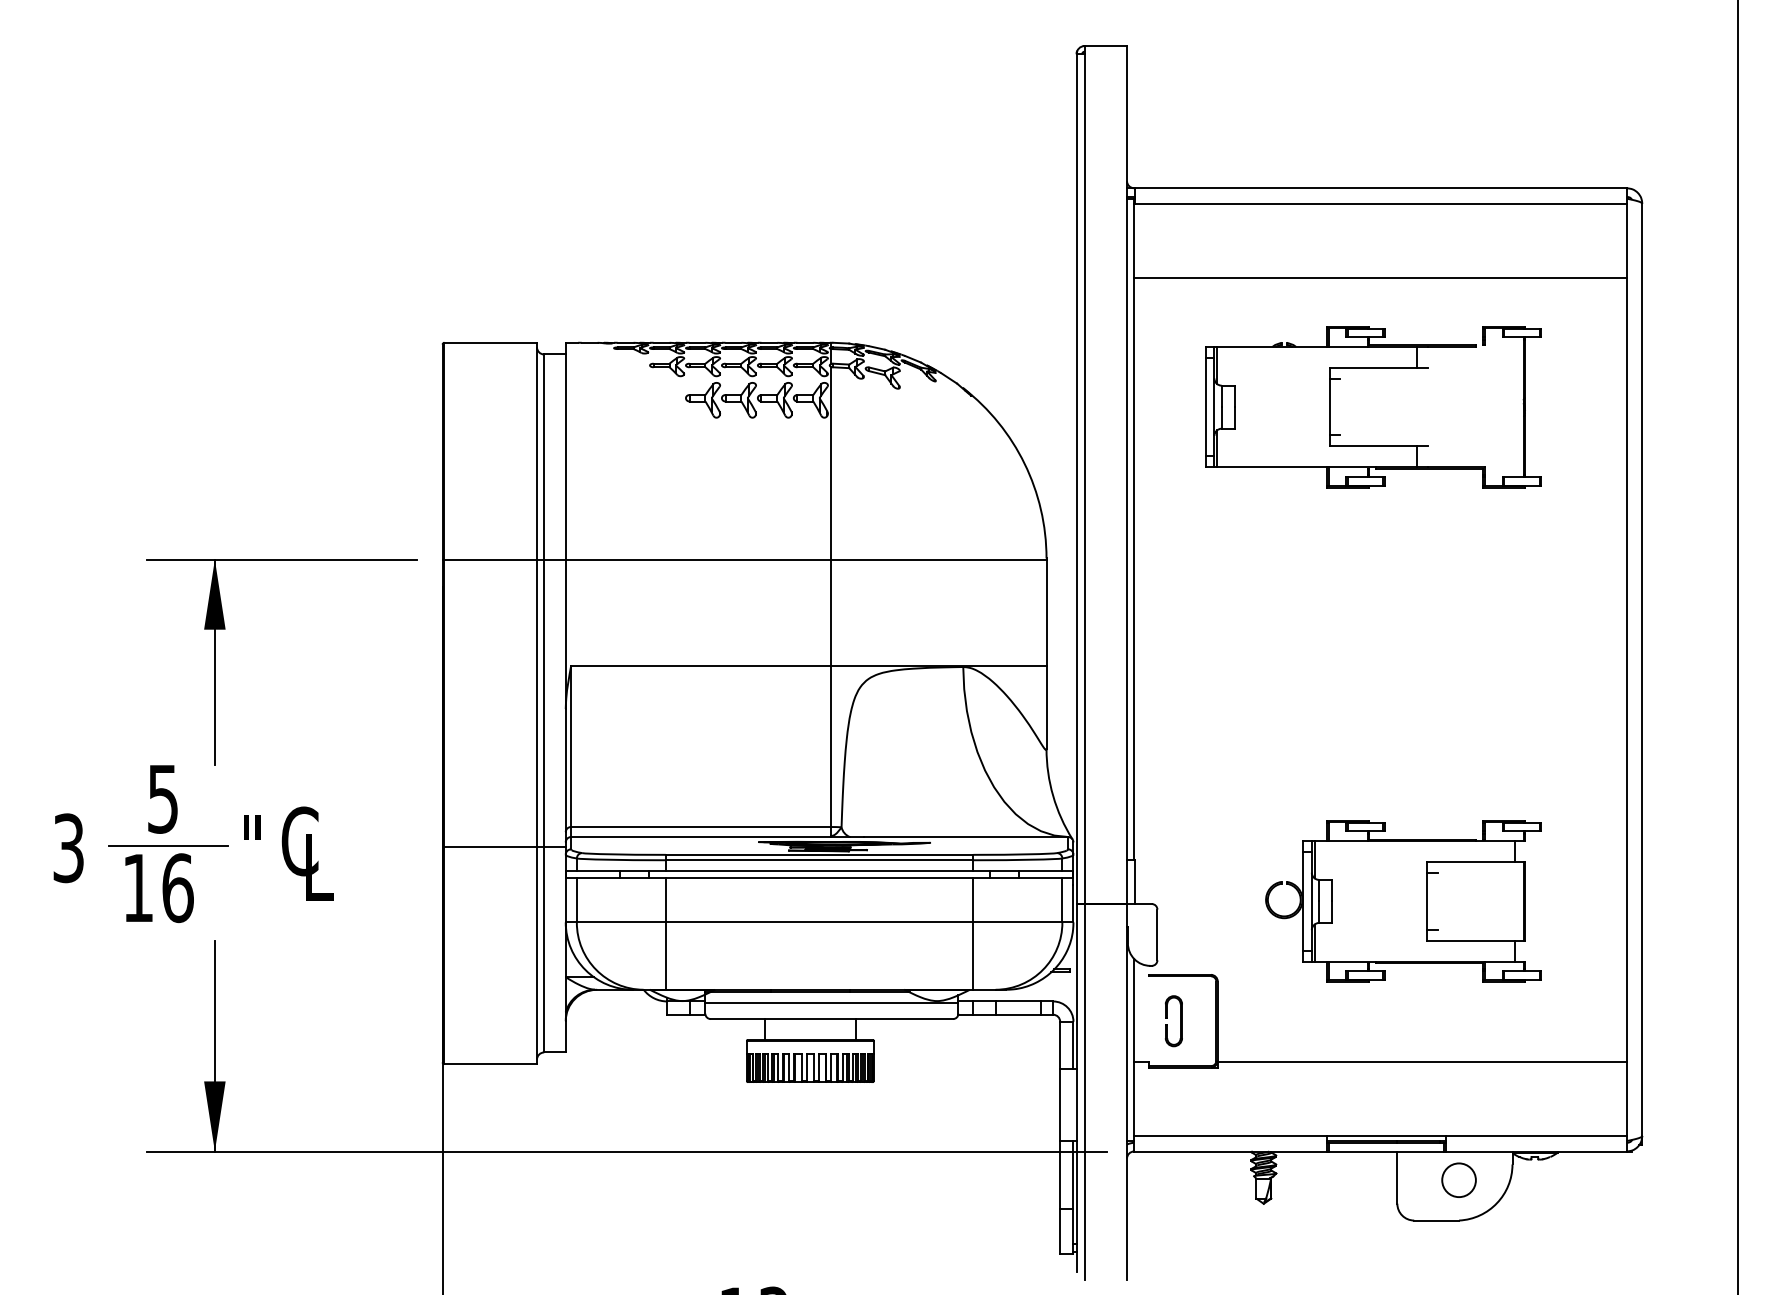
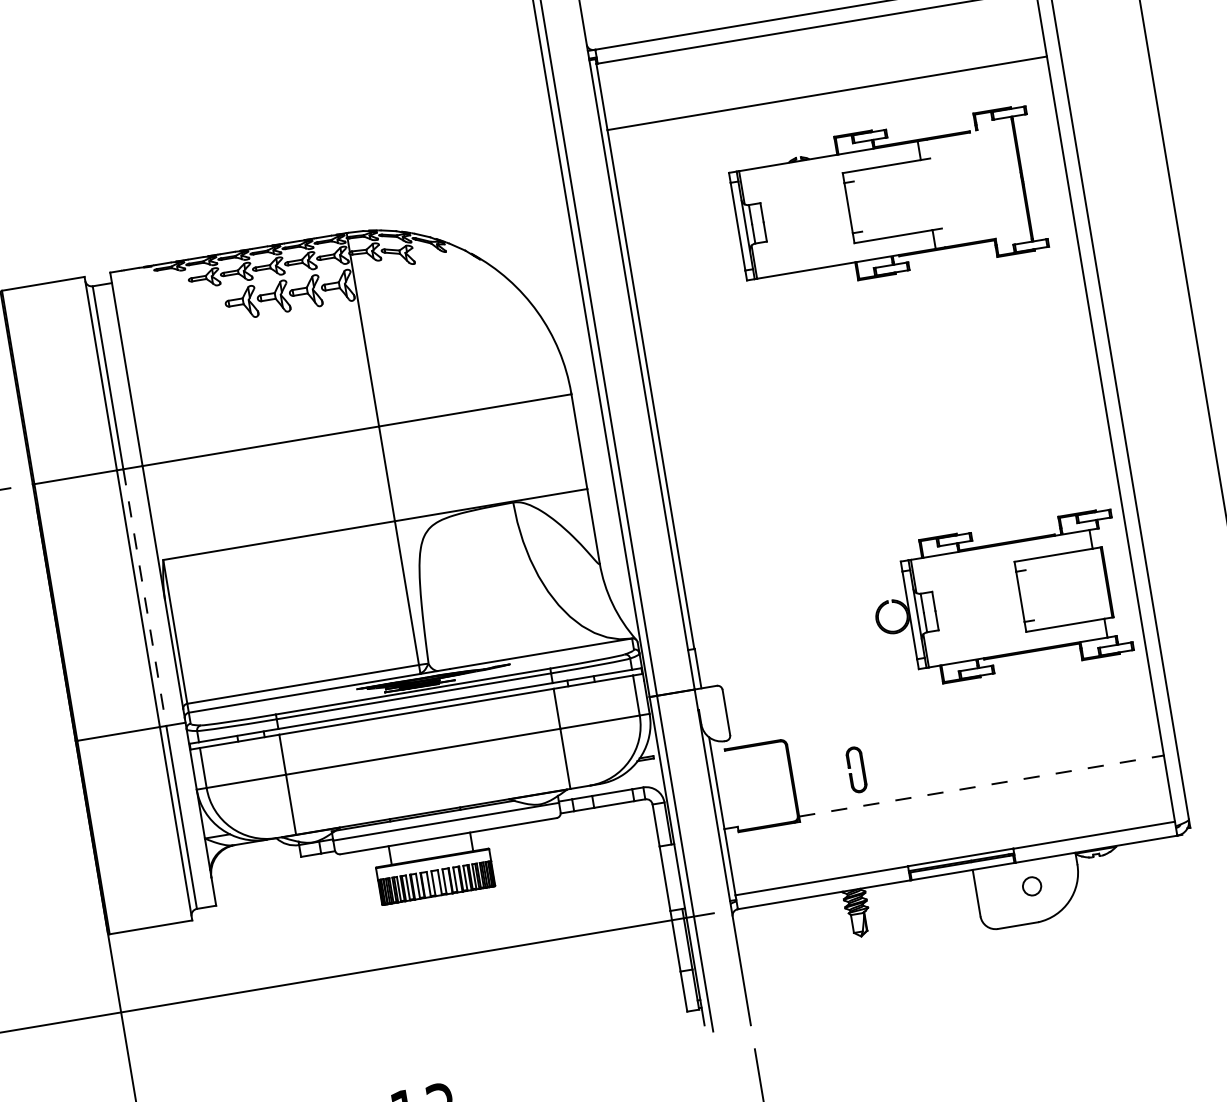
part: (1373, 445) -> (893, 235), moved
line: (544, 703) -> (145, 597), solid -> dashed
part: (1403, 901) -> (999, 600), moved
part: (1167, 1018) -> (850, 768), moved
line: (1422, 1061) -> (981, 785), solid -> dashed
circle: (1458, 1180) -> (1031, 886), size x0.6

